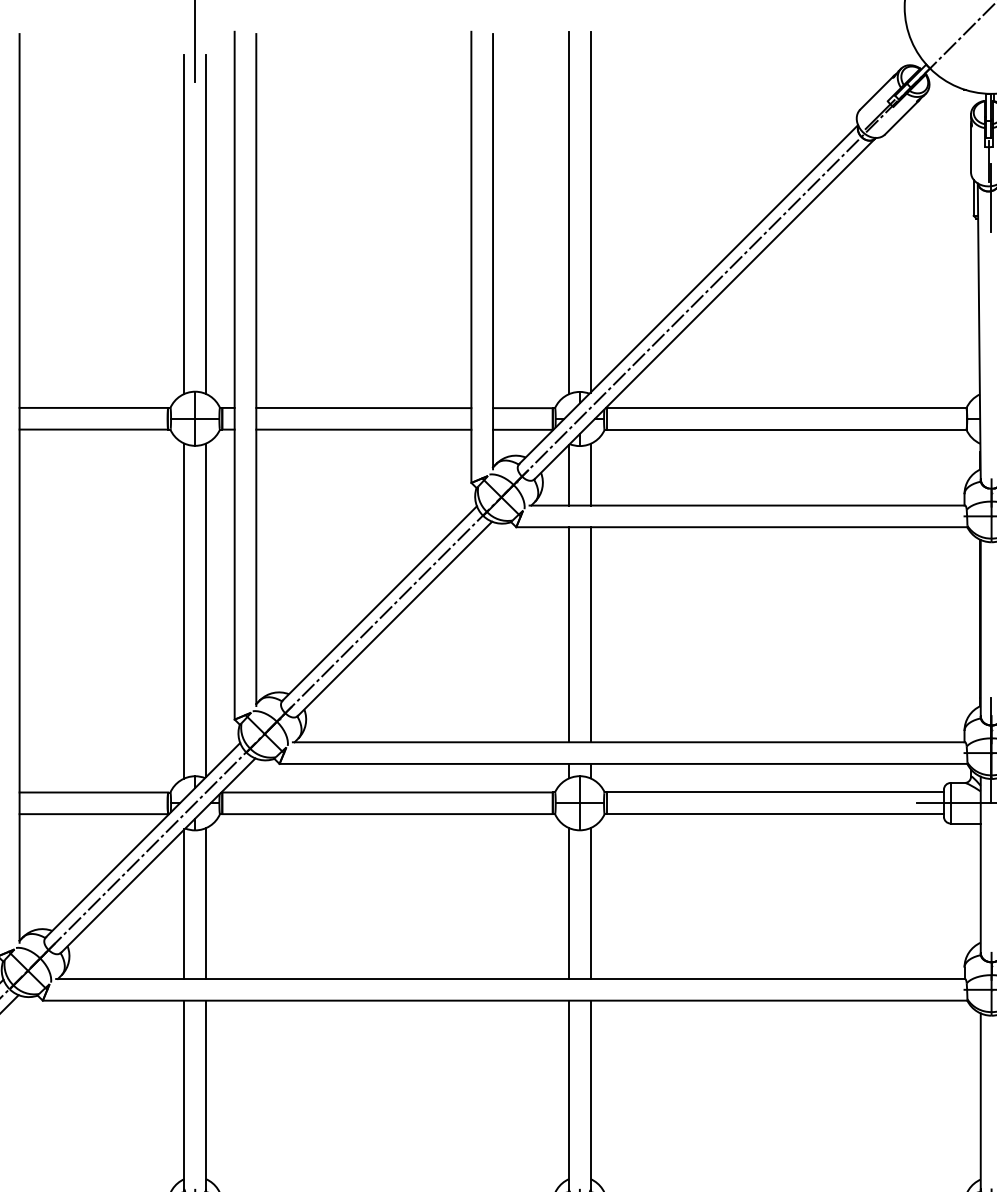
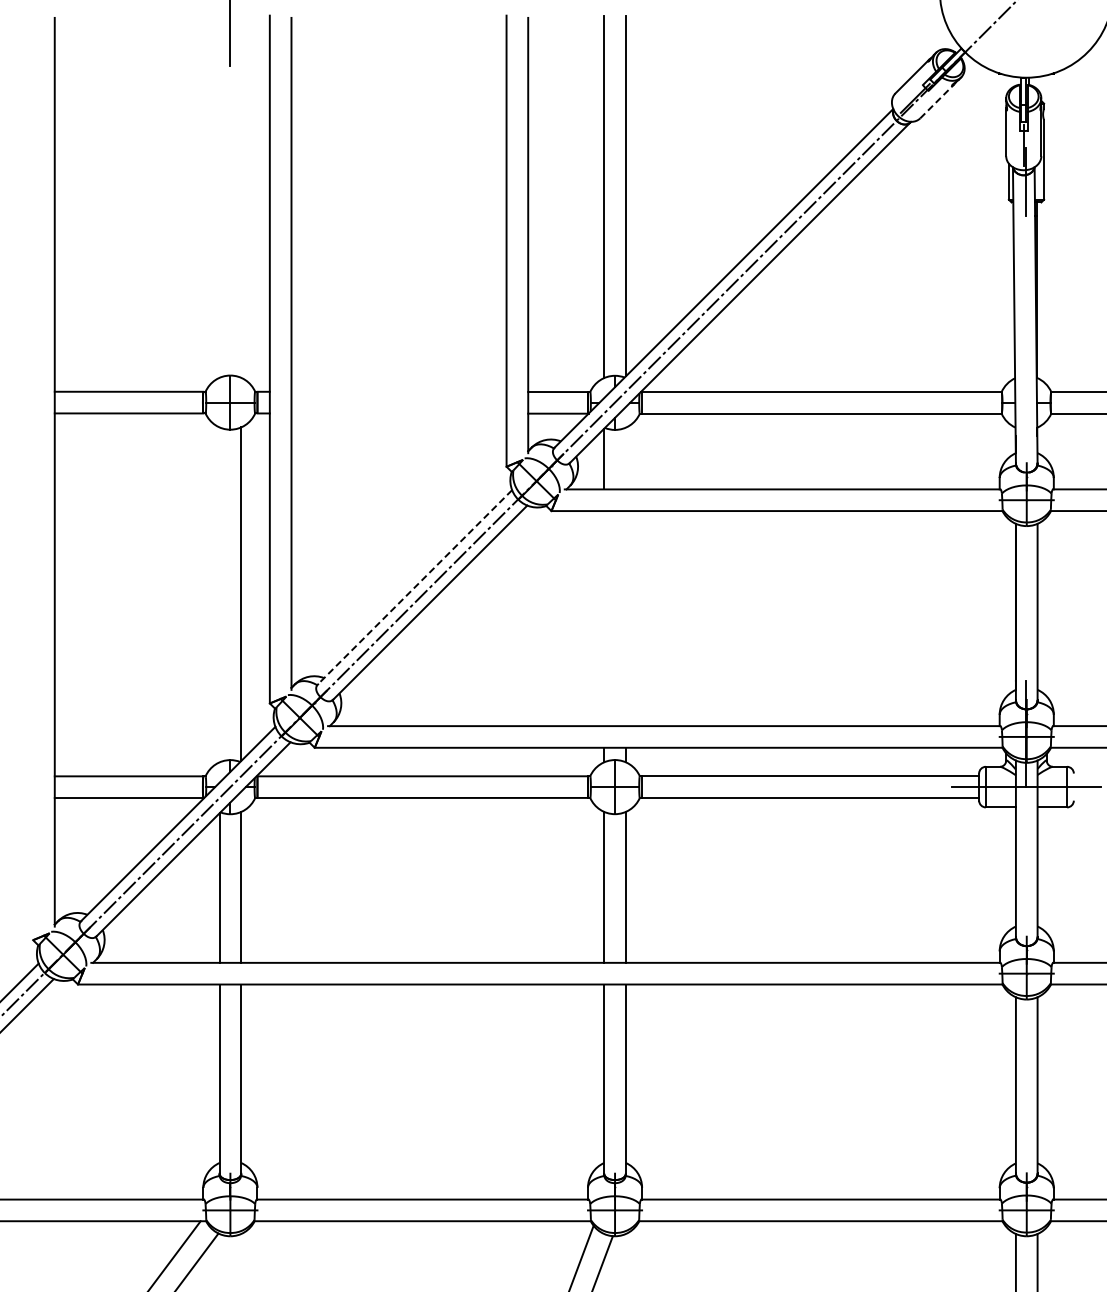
line: (902, 117) -> (937, 101), solid -> dashed
line: (184, 223) -> (219, 207), removed
line: (206, 223) -> (241, 207), removed
line: (363, 407) -> (398, 391), removed
line: (363, 429) -> (398, 413), removed
line: (590, 474) -> (625, 458), removed
line: (379, 603) -> (414, 587), solid -> dashed
line: (184, 610) -> (219, 594), removed
line: (569, 634) -> (604, 618), removed
line: (590, 634) -> (625, 618), removed

